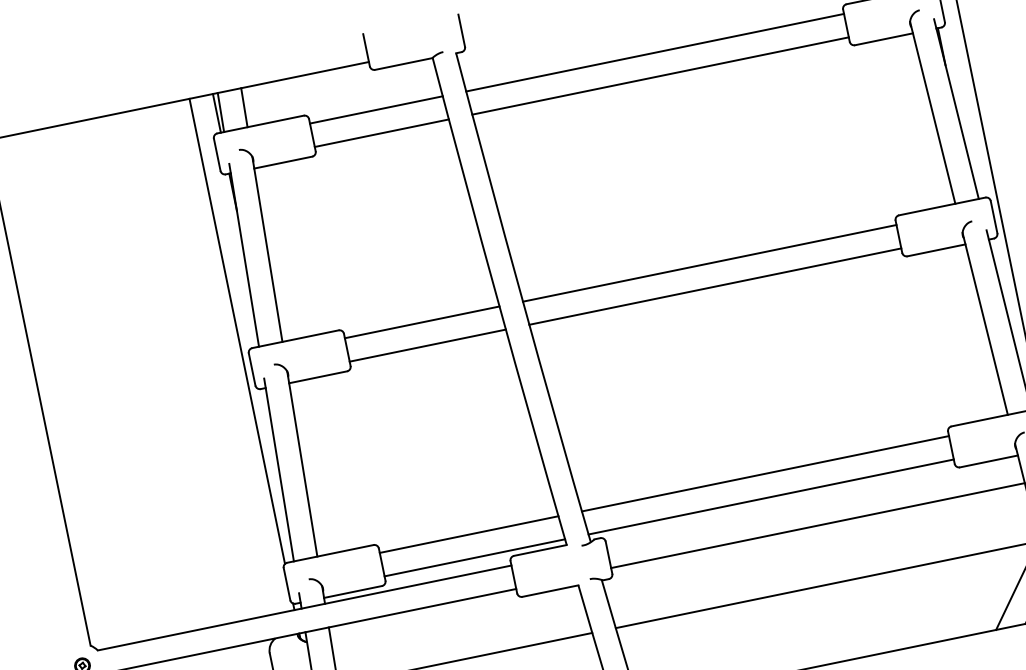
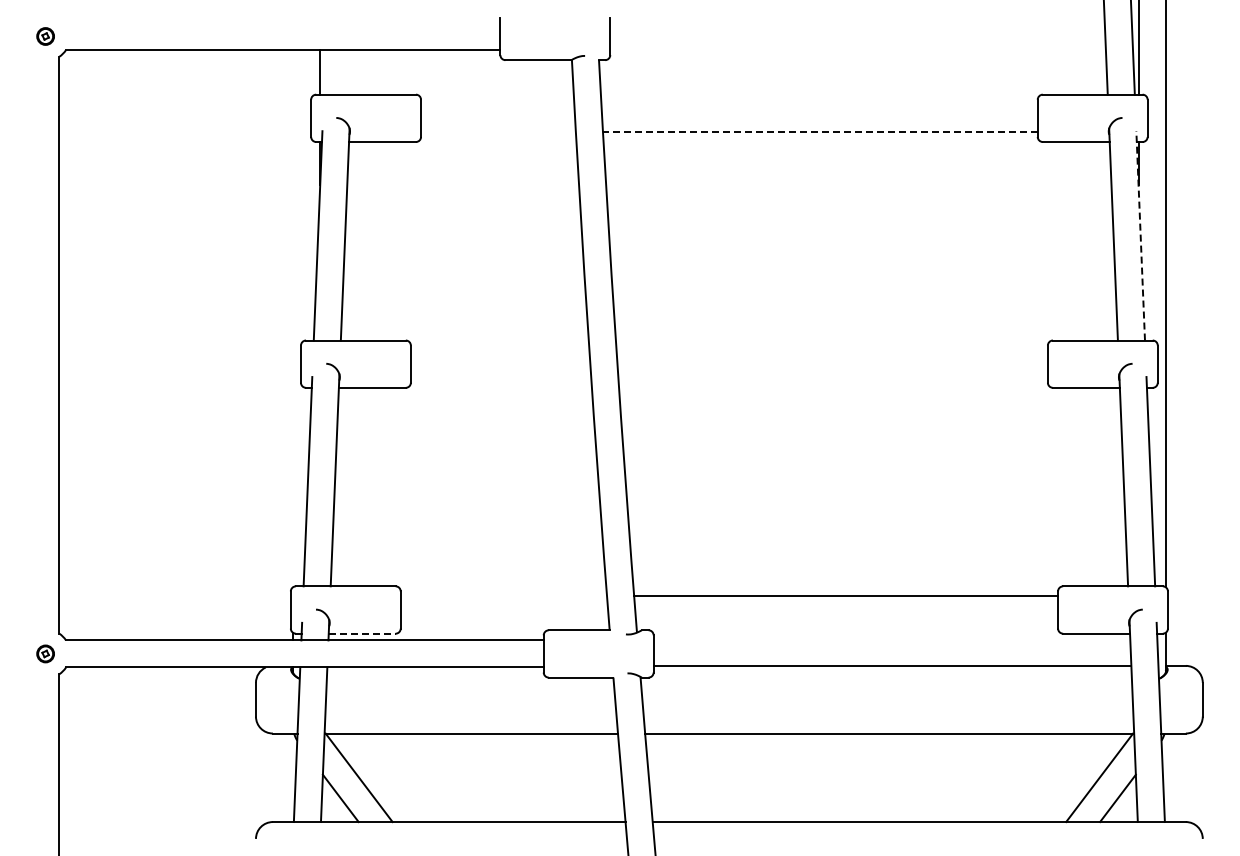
line: (654, 52) -> (819, 104), removed
line: (659, 75) -> (819, 131), solid -> dashed
line: (244, 107) -> (351, 72), removed
line: (956, 108) -> (1140, 235), solid -> dashed
line: (376, 109) -> (497, 104), removed
line: (220, 112) -> (324, 72), removed
line: (381, 132) -> (498, 131), removed
line: (709, 263) -> (831, 350), removed
line: (714, 286) -> (832, 377), removed
line: (421, 322) -> (499, 350), removed
line: (237, 331) -> (293, 318), removed
line: (427, 345) -> (500, 377), removed
line: (771, 496) -> (847, 623), removed
line: (468, 534) -> (503, 596), removed
line: (474, 557) -> (504, 623), removed
line: (353, 591) -> (362, 633), solid -> dashed

